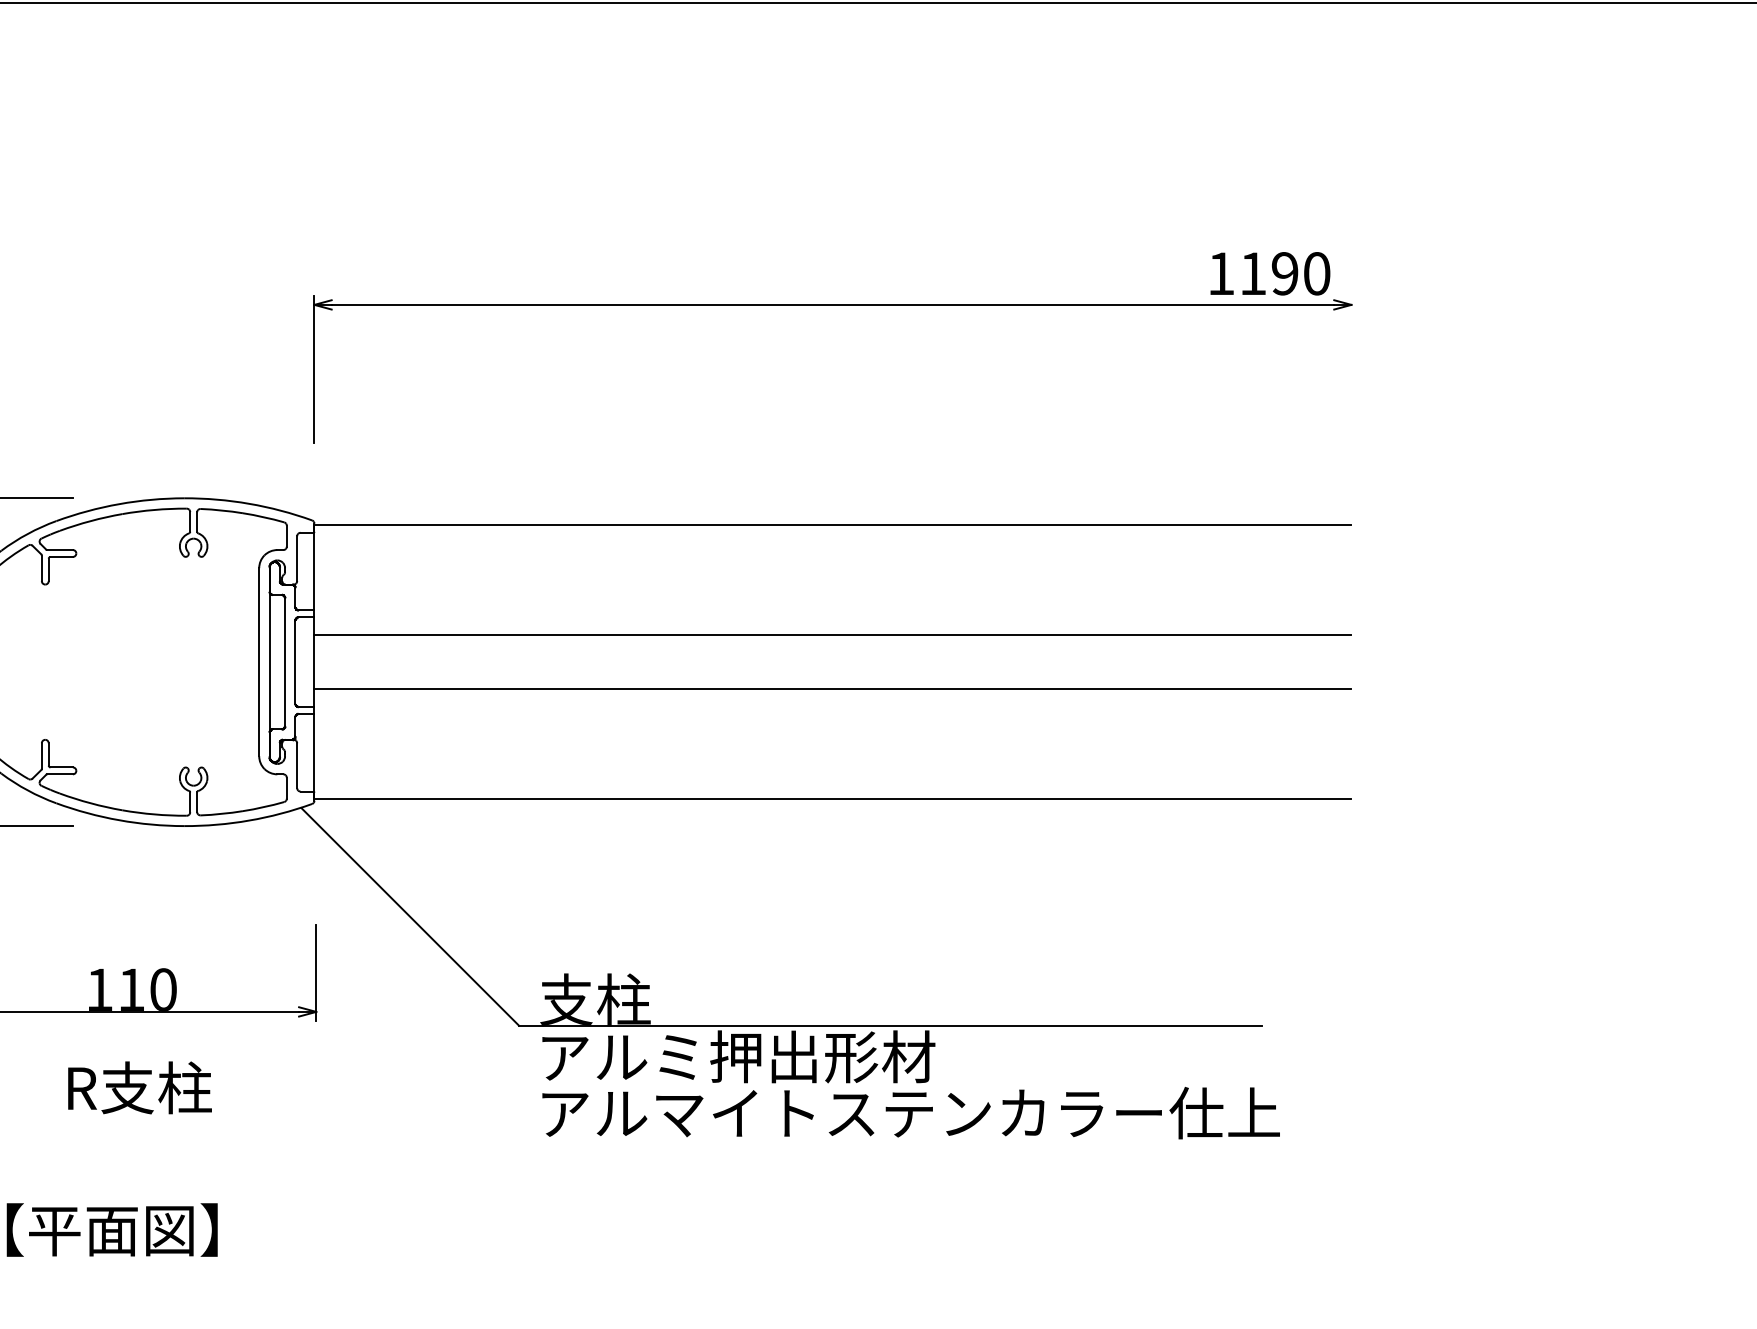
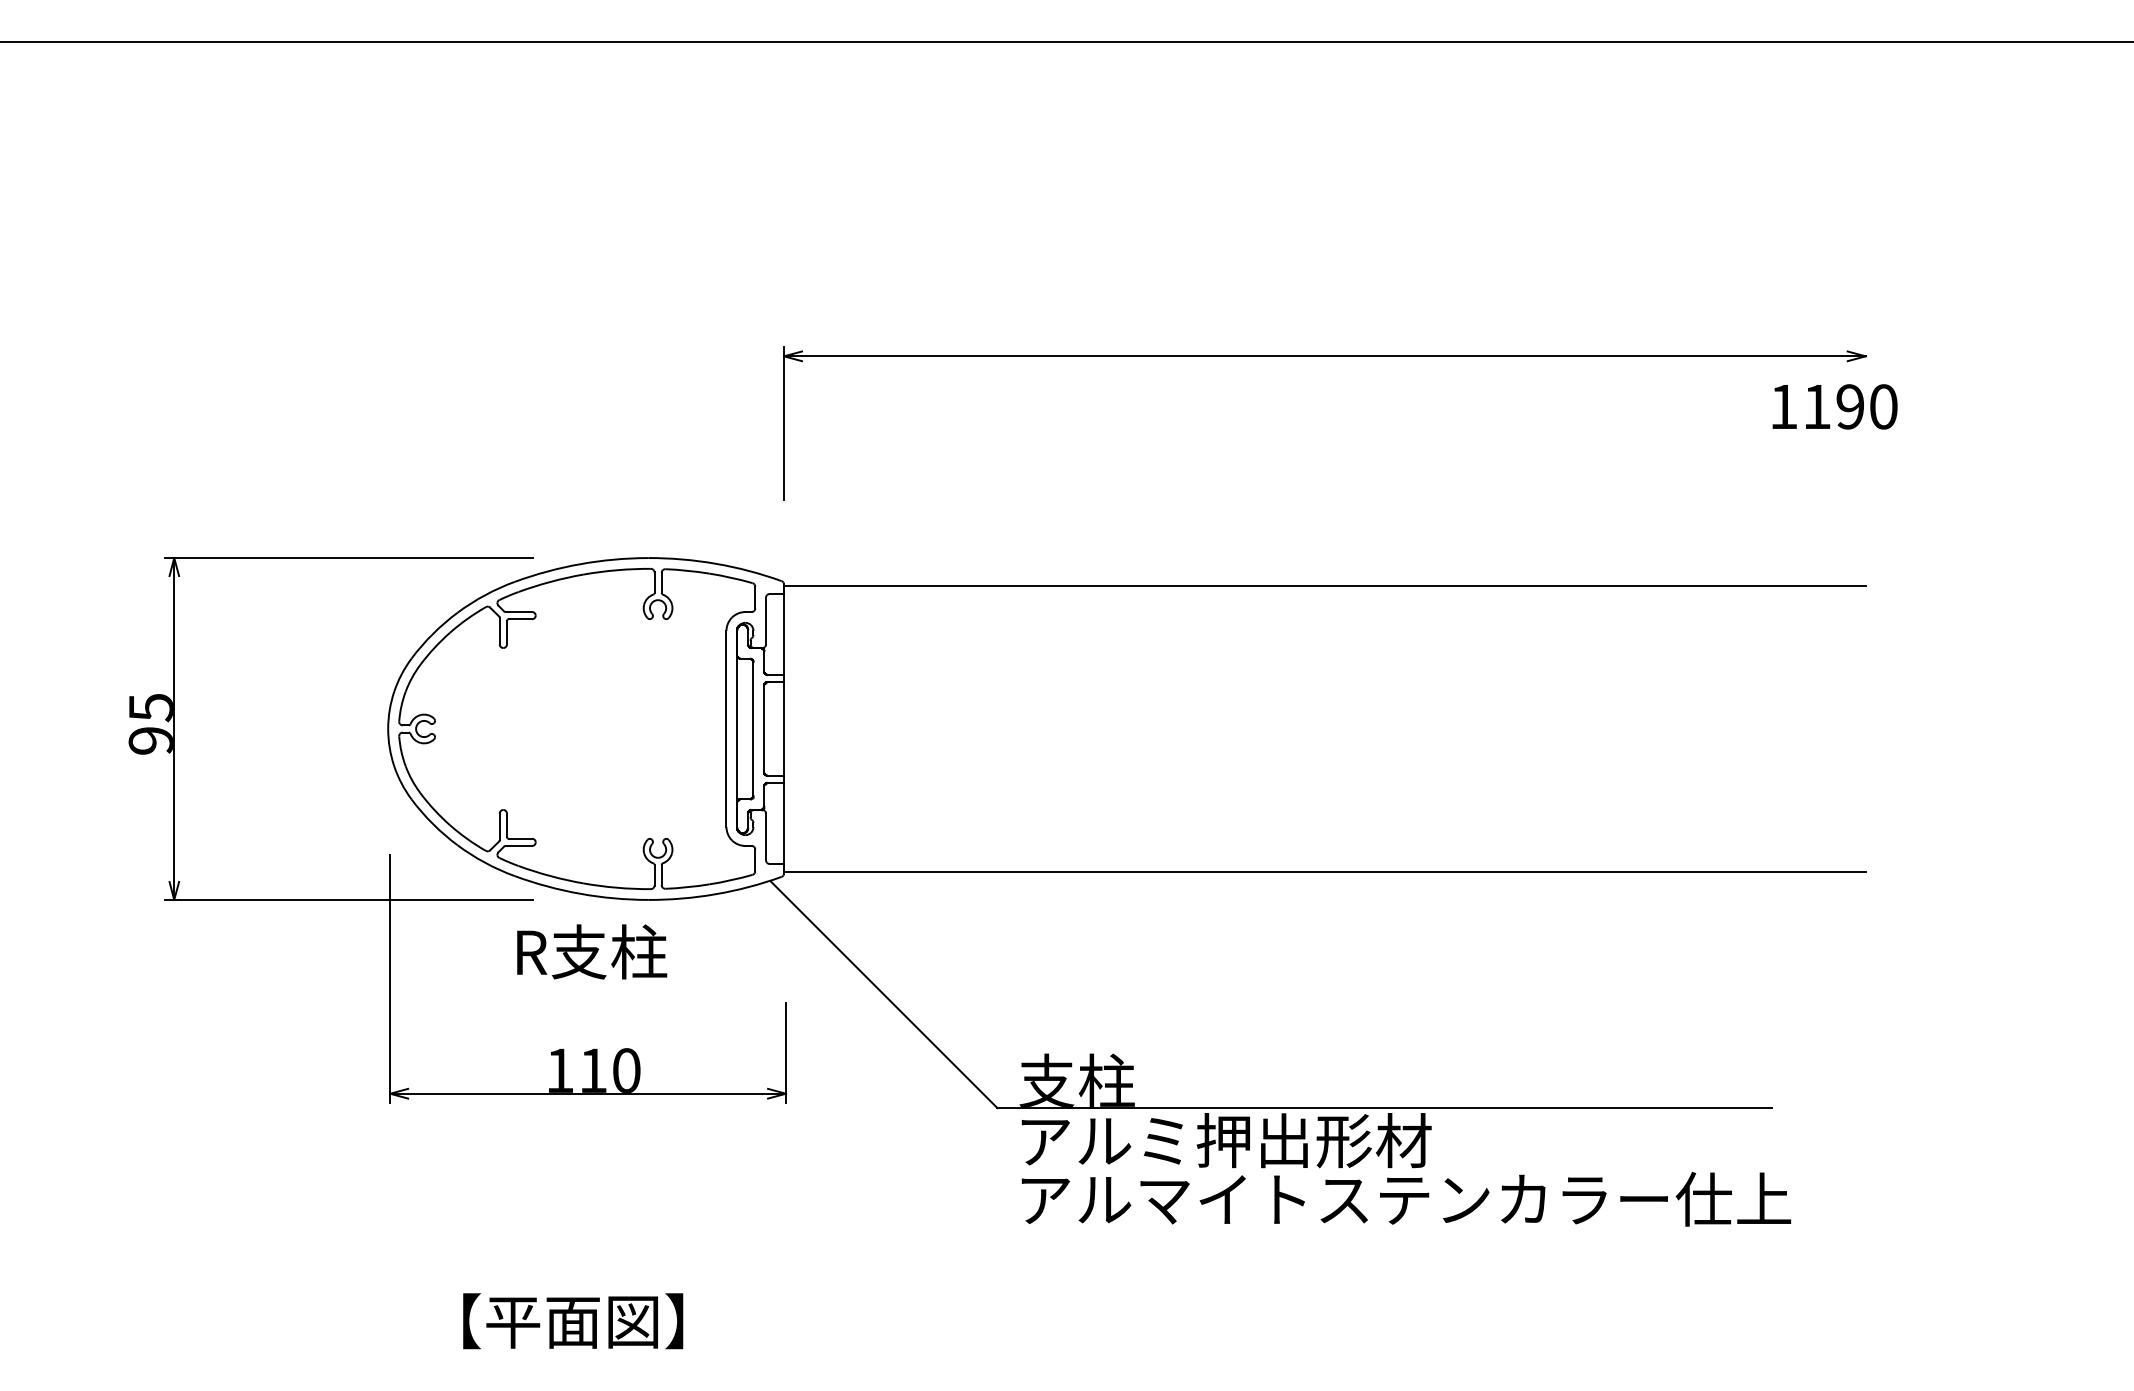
text: (1269, 273) -> (1834, 406), moved
line: (832, 635) -> (1324, 701), removed
line: (832, 688) -> (1324, 756), removed
text: (140, 1087) -> (592, 951), moved

